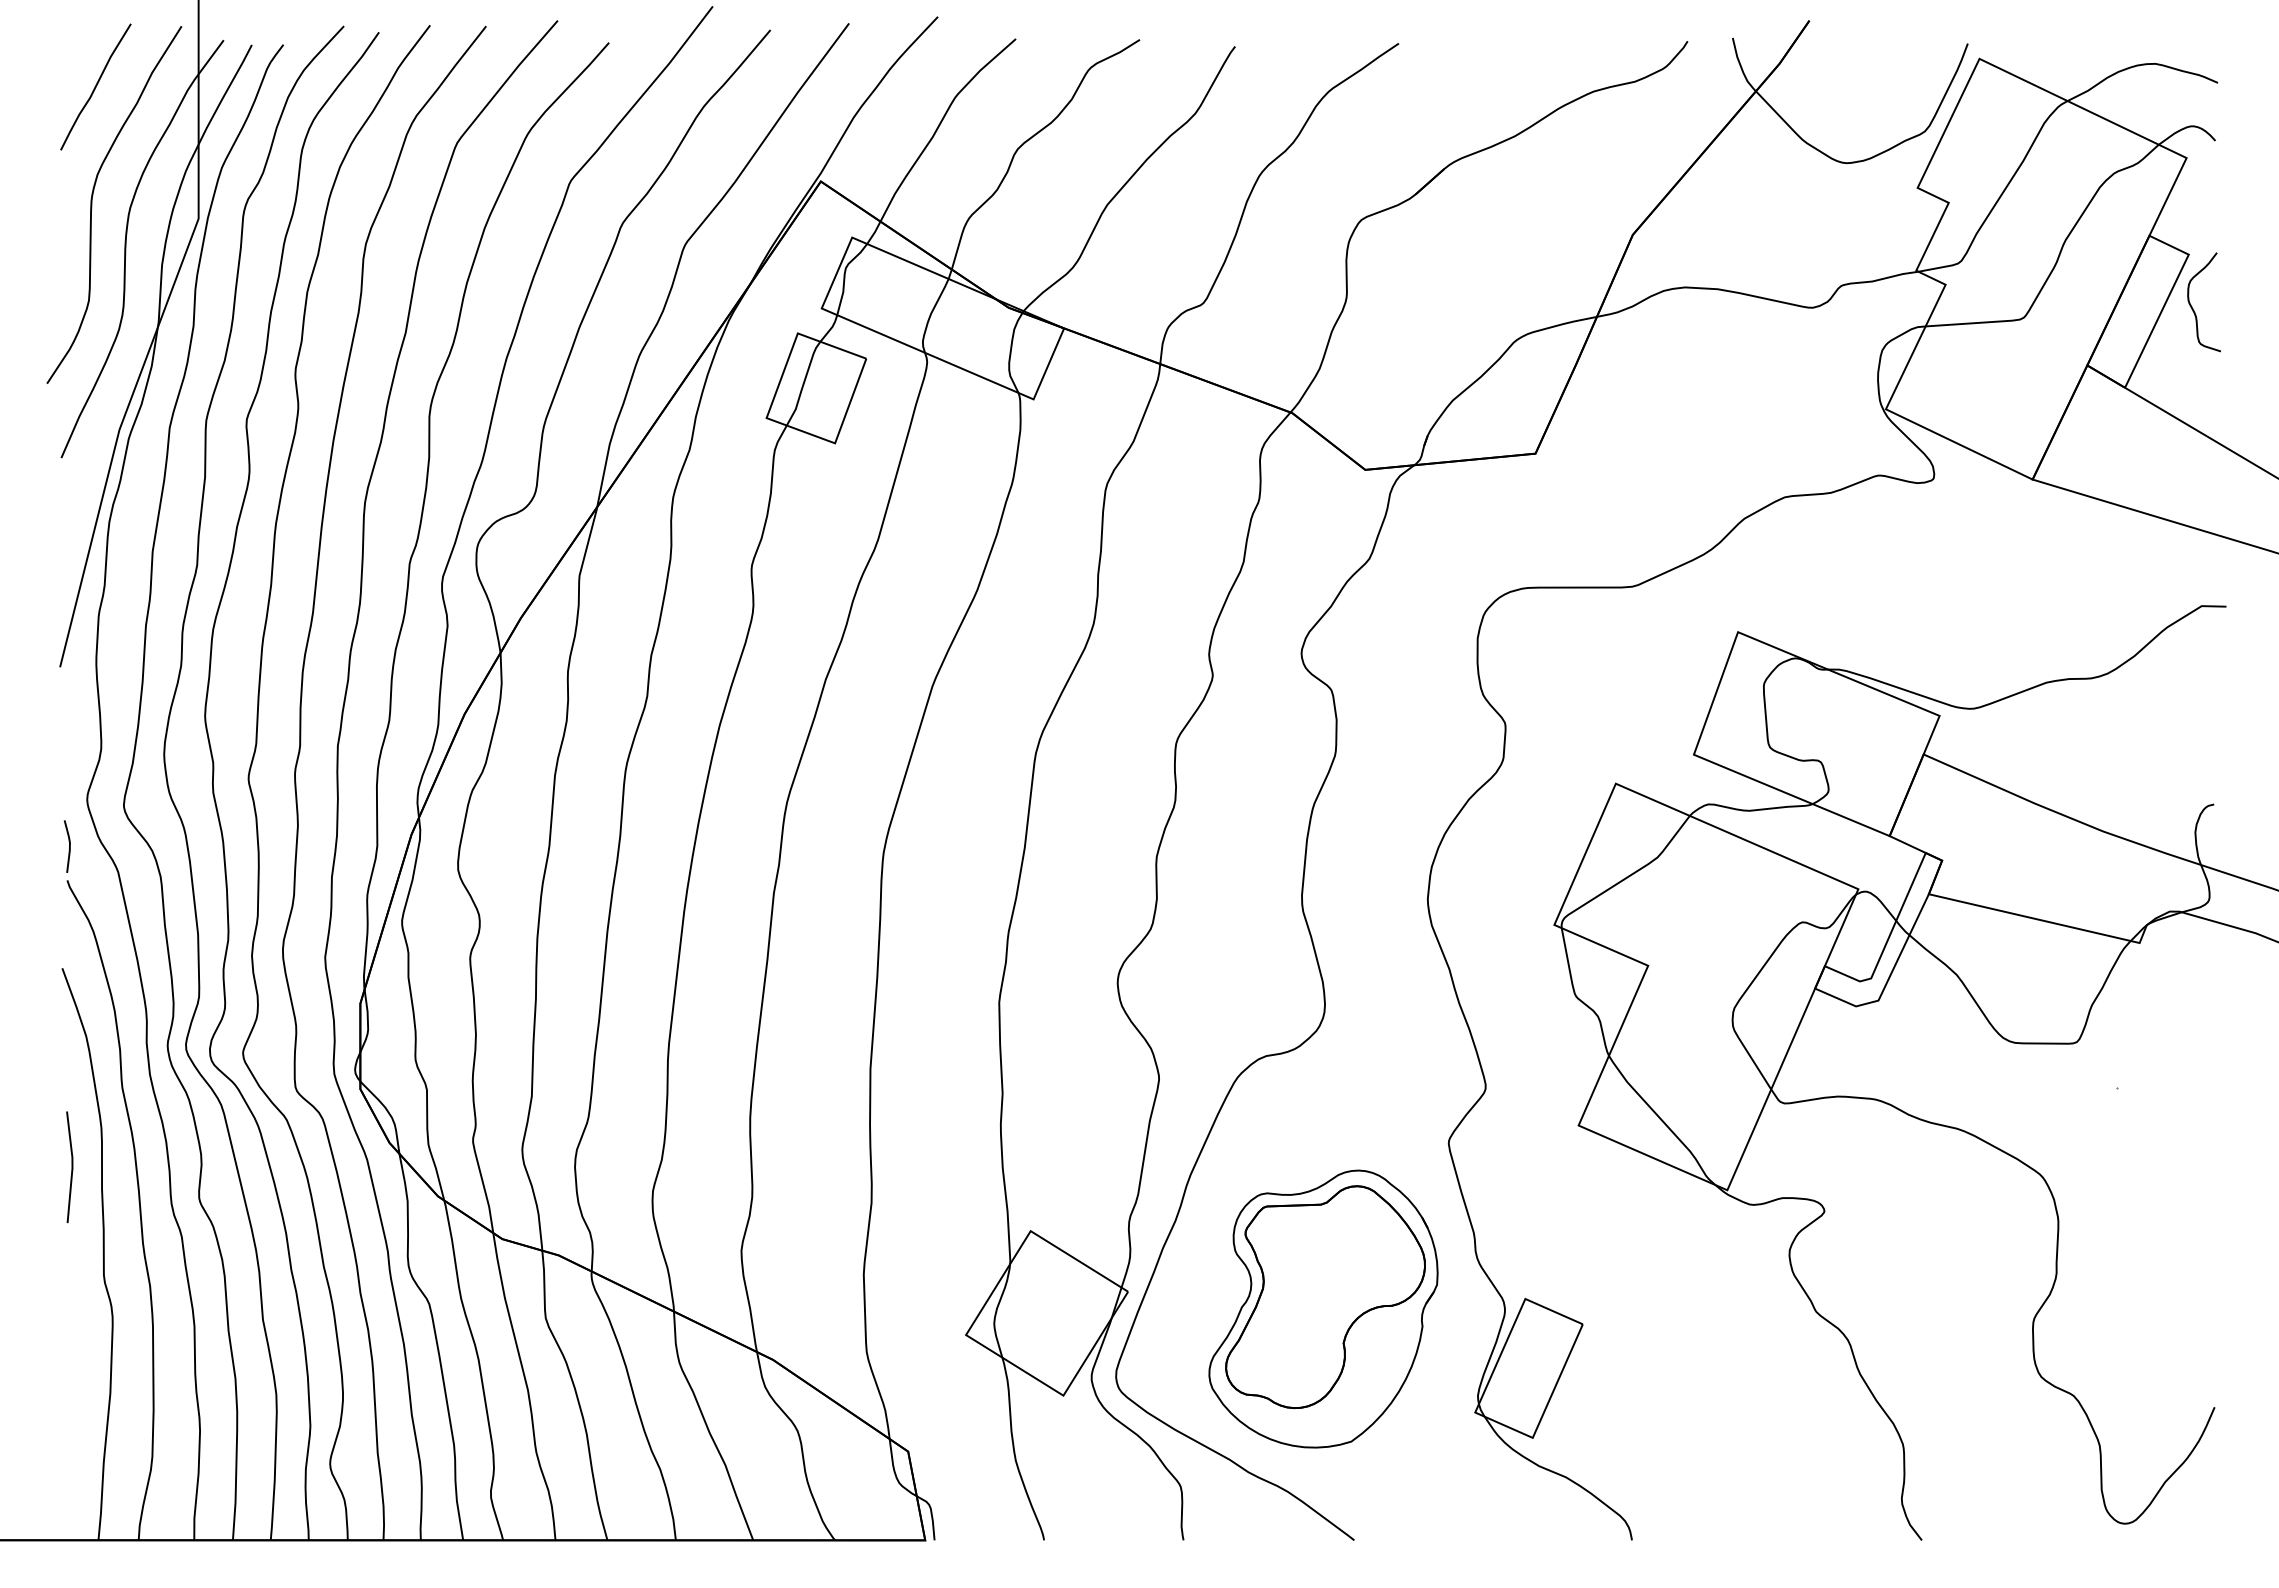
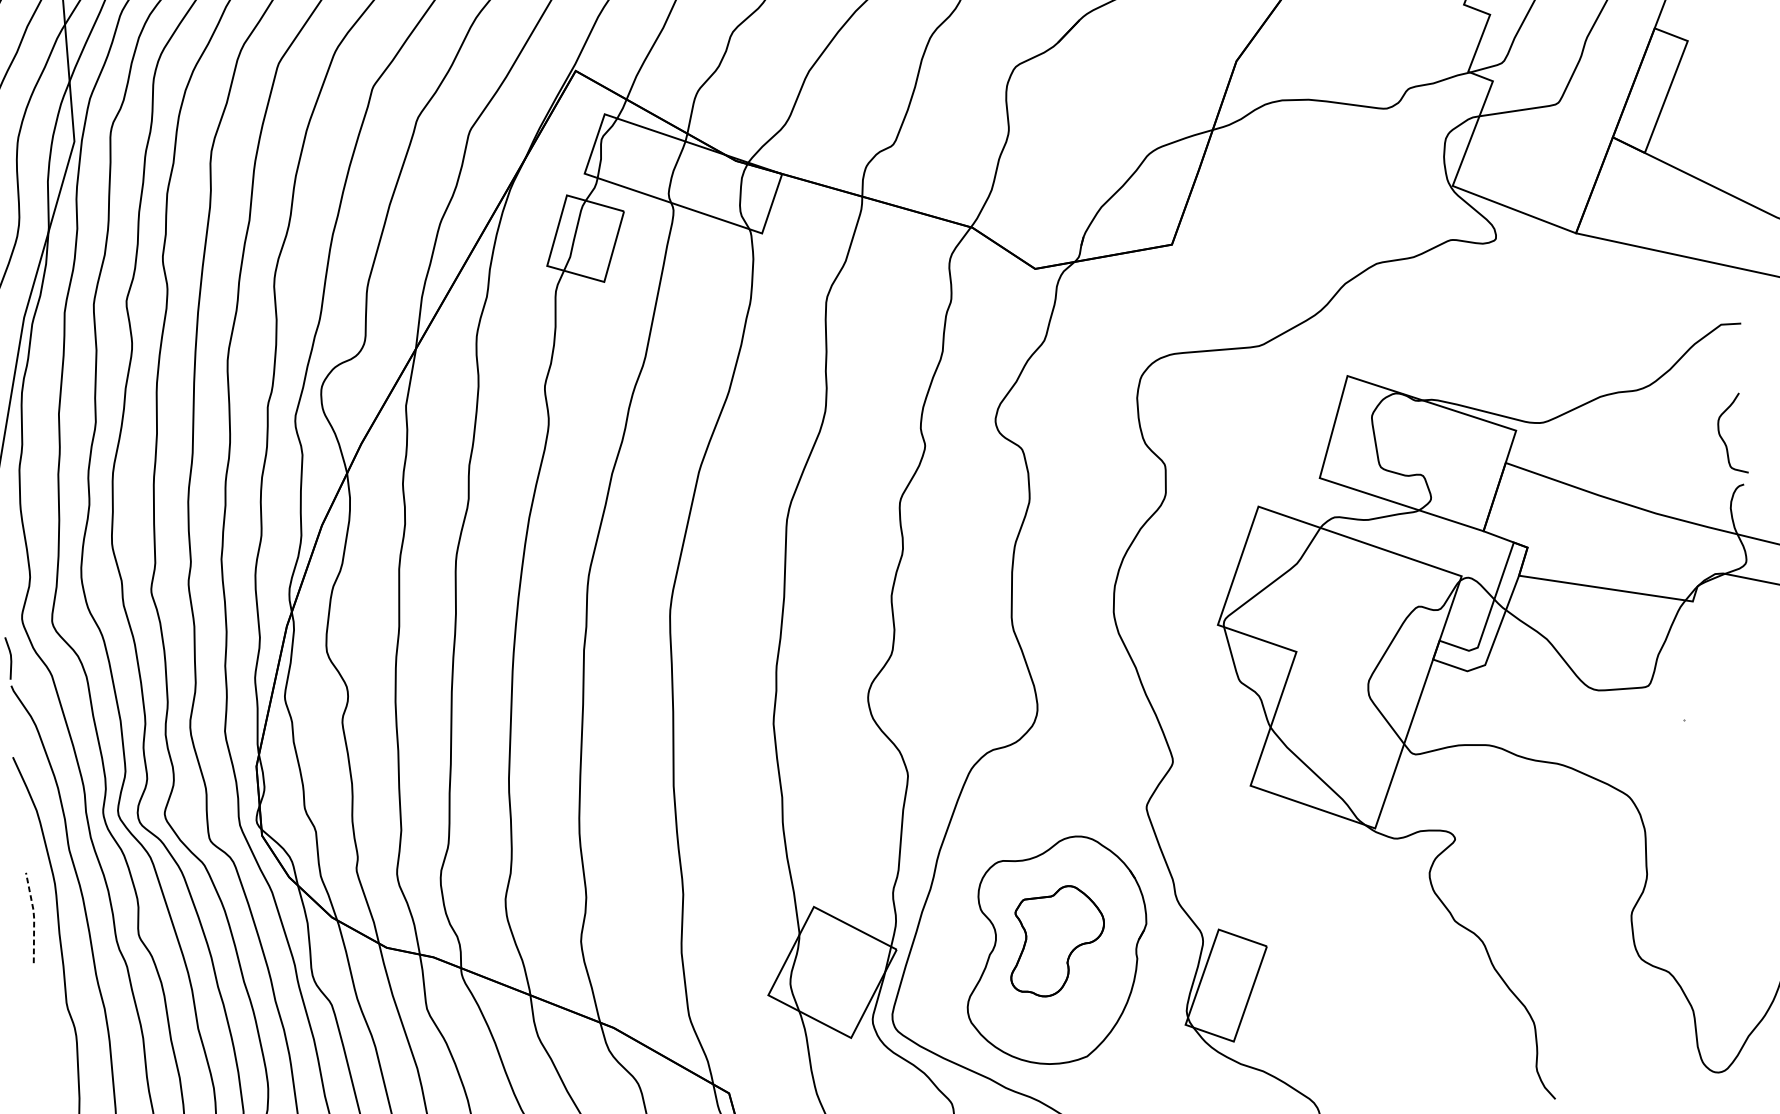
curve: (2193, 308) -> (1723, 439), moved
line: (72, 1166) -> (34, 917), solid -> dashed
part: (1325, 1297) -> (1056, 941), size x0.6

